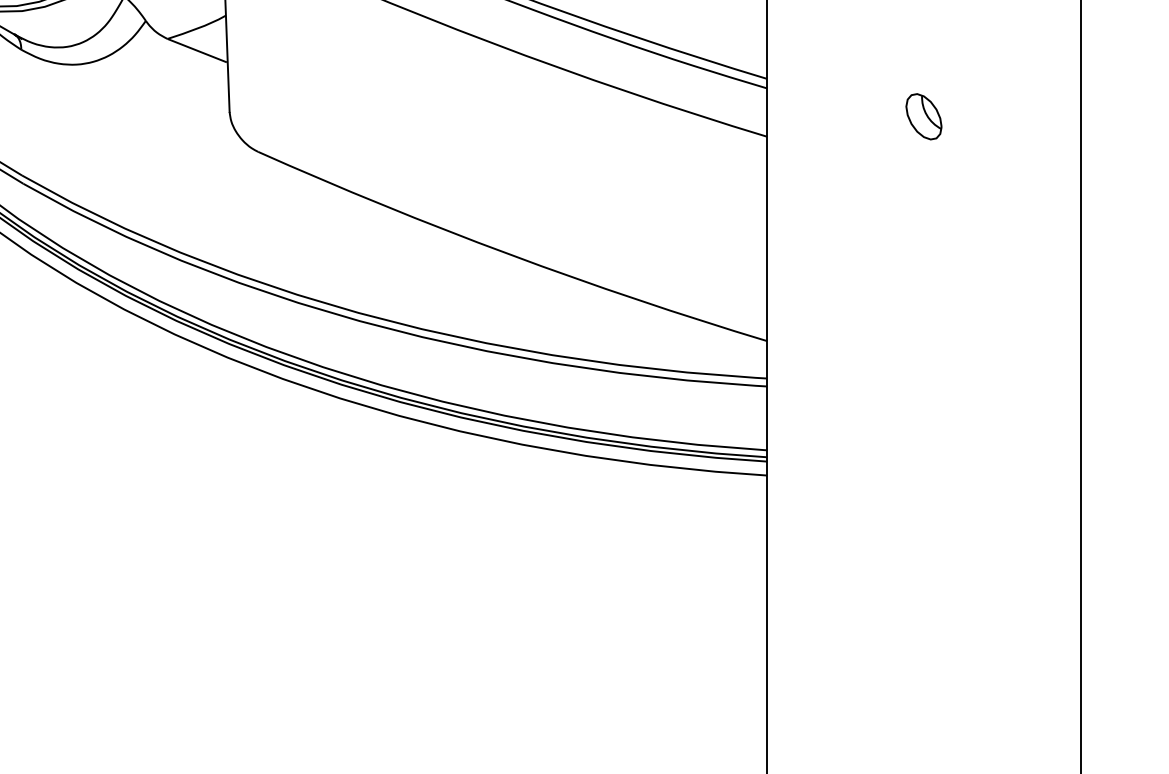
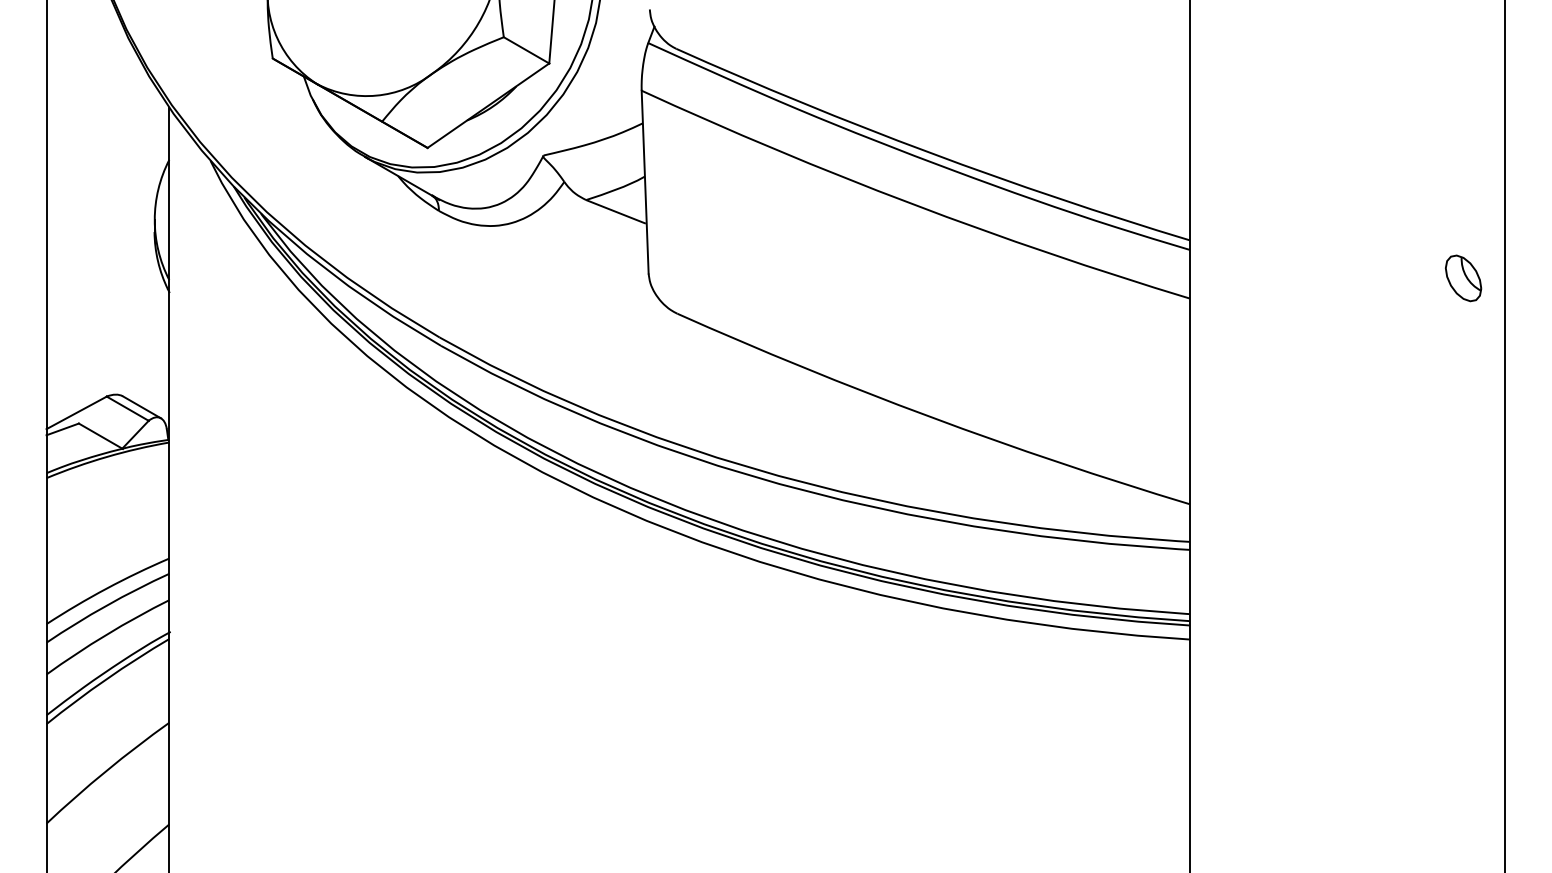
part: (923, 116) -> (1463, 278), moved

